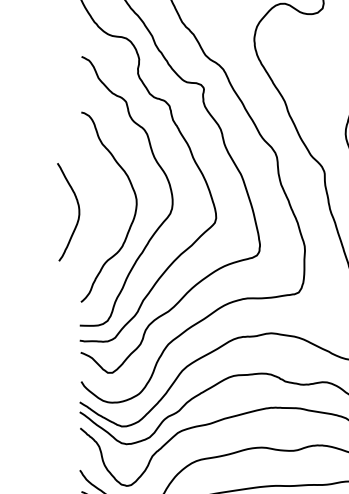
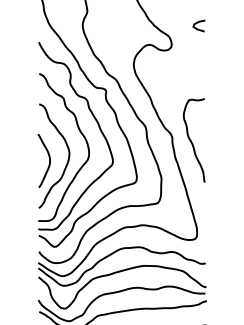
curve: (76, 205) -> (48, 157), moved

